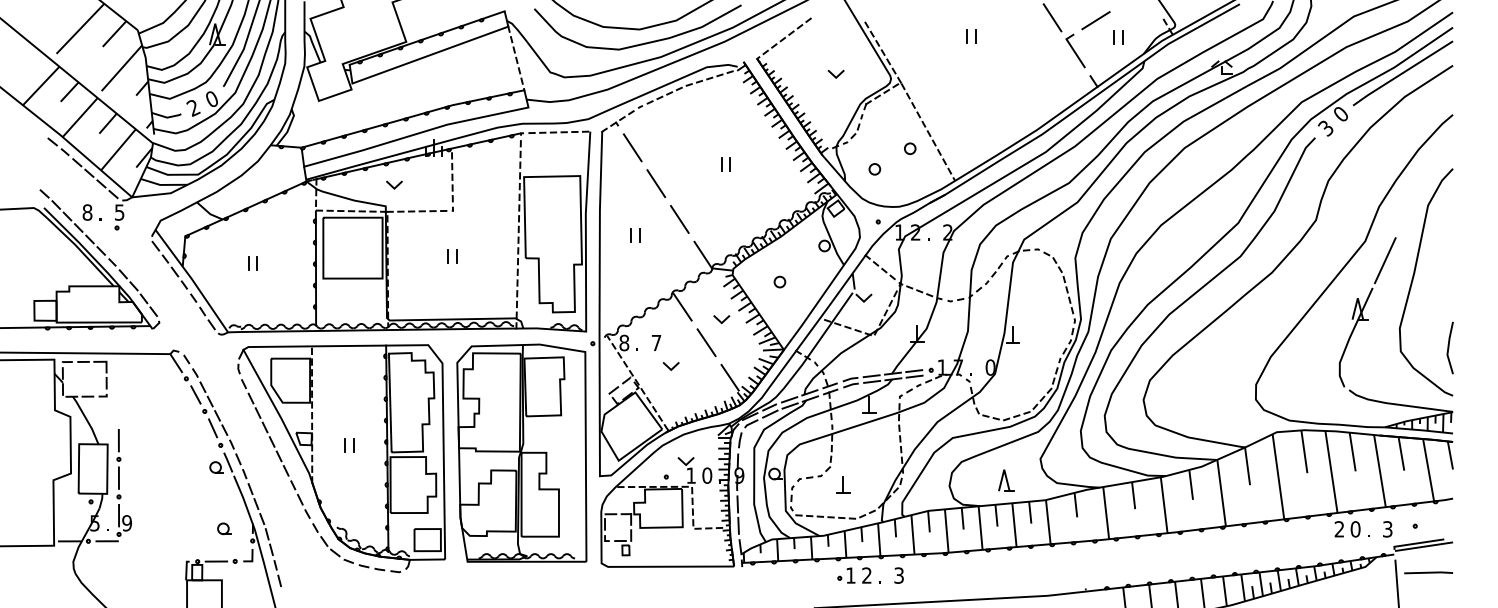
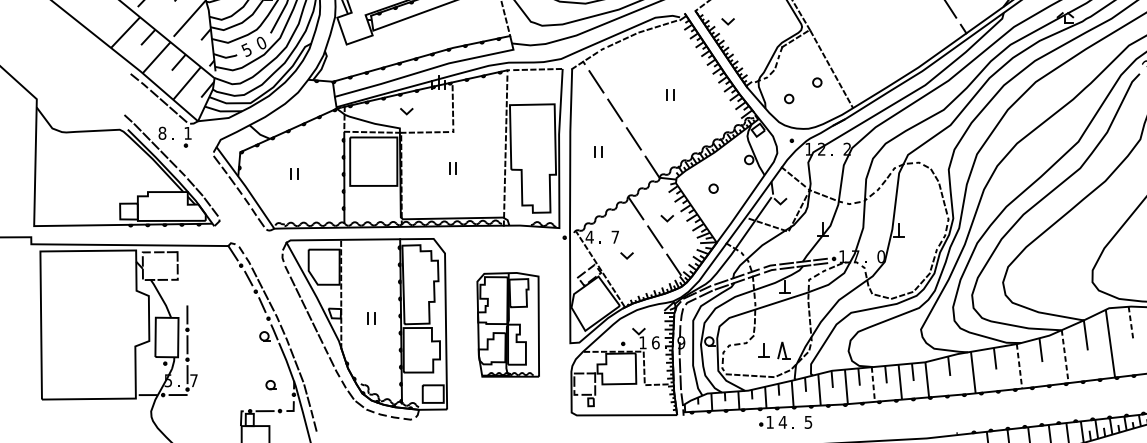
line: (834, 74) -> (726, 21), moved
text: (193, 107) -> (246, 49), 2 -> 5
text: (119, 212) -> (187, 133), 5 -> 1
text: (624, 342) -> (589, 236), 8 -> 4
line: (1304, 451) -> (1131, 323), solid -> dashed
part: (521, 452) -> (507, 324), size x0.6
text: (707, 475) -> (655, 342), 0 -> 6
part: (1006, 480) -> (784, 350), moved
line: (1221, 493) -> (1065, 356), solid -> dashed
line: (1164, 505) -> (1019, 366), solid -> dashed
text: (126, 523) -> (193, 380), 9 -> 7
line: (980, 528) -> (873, 384), solid -> dashed
text: (866, 575) -> (782, 422), 2 -> 4
text: (898, 575) -> (808, 422), 3 -> 5

